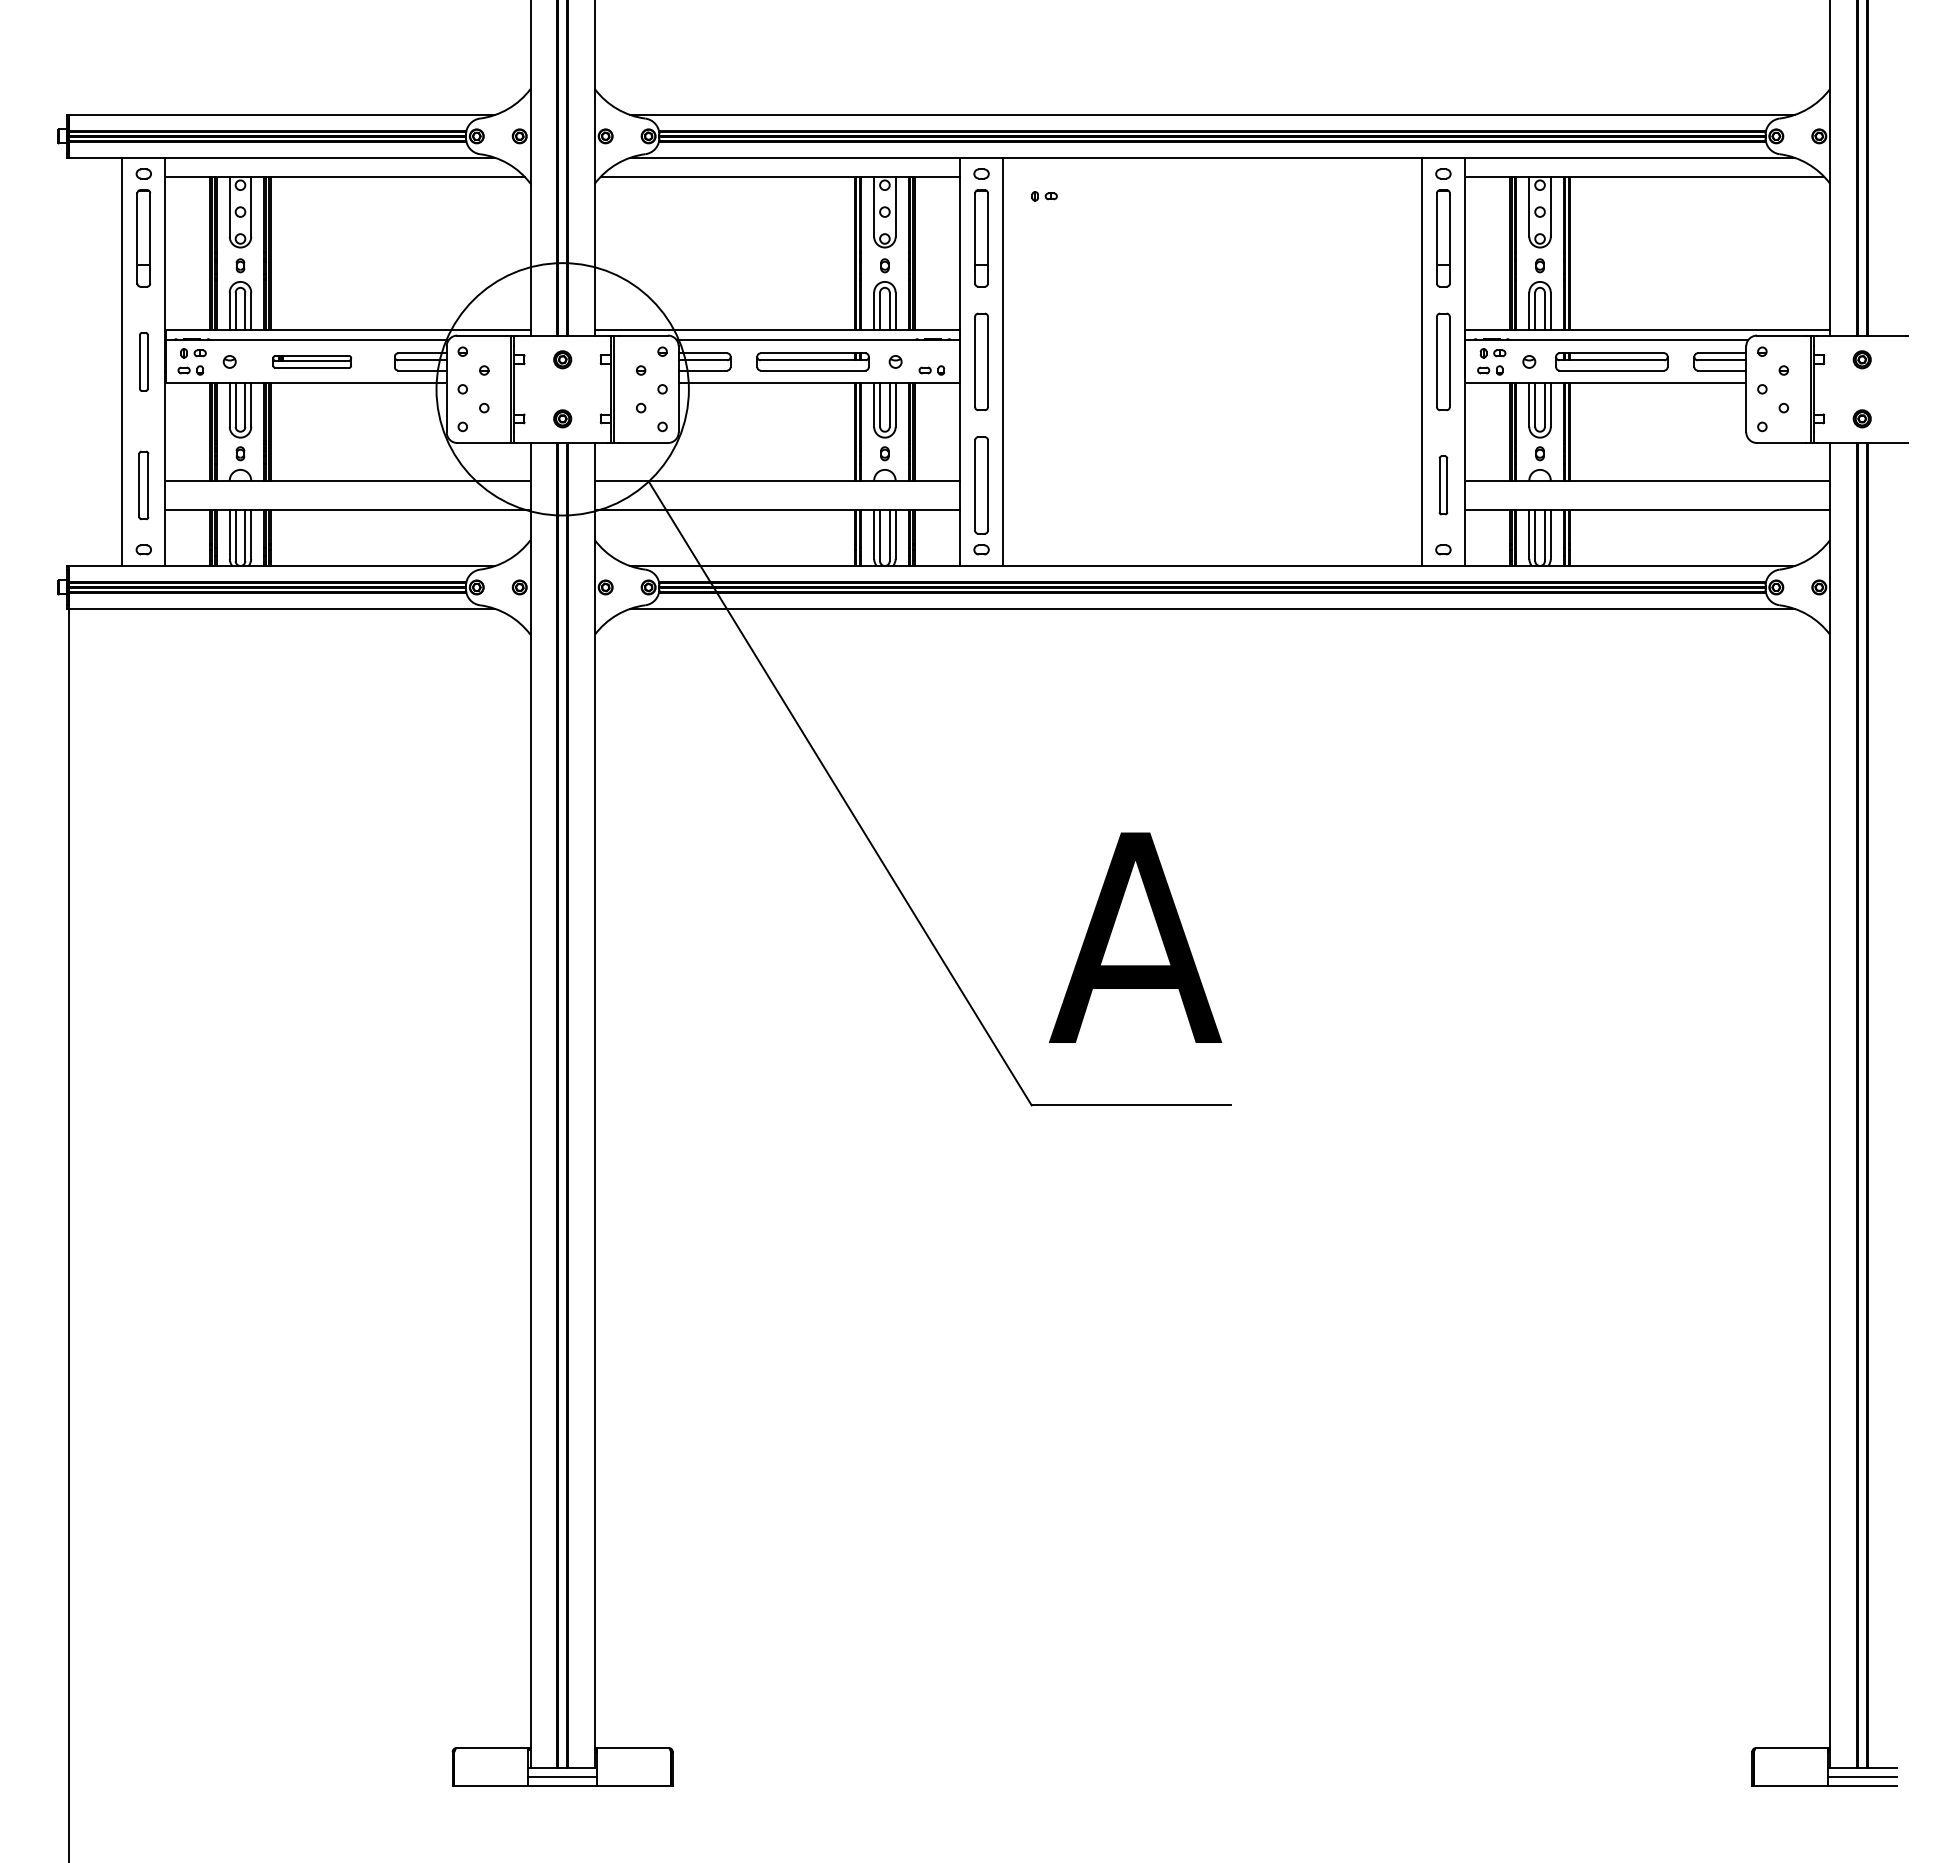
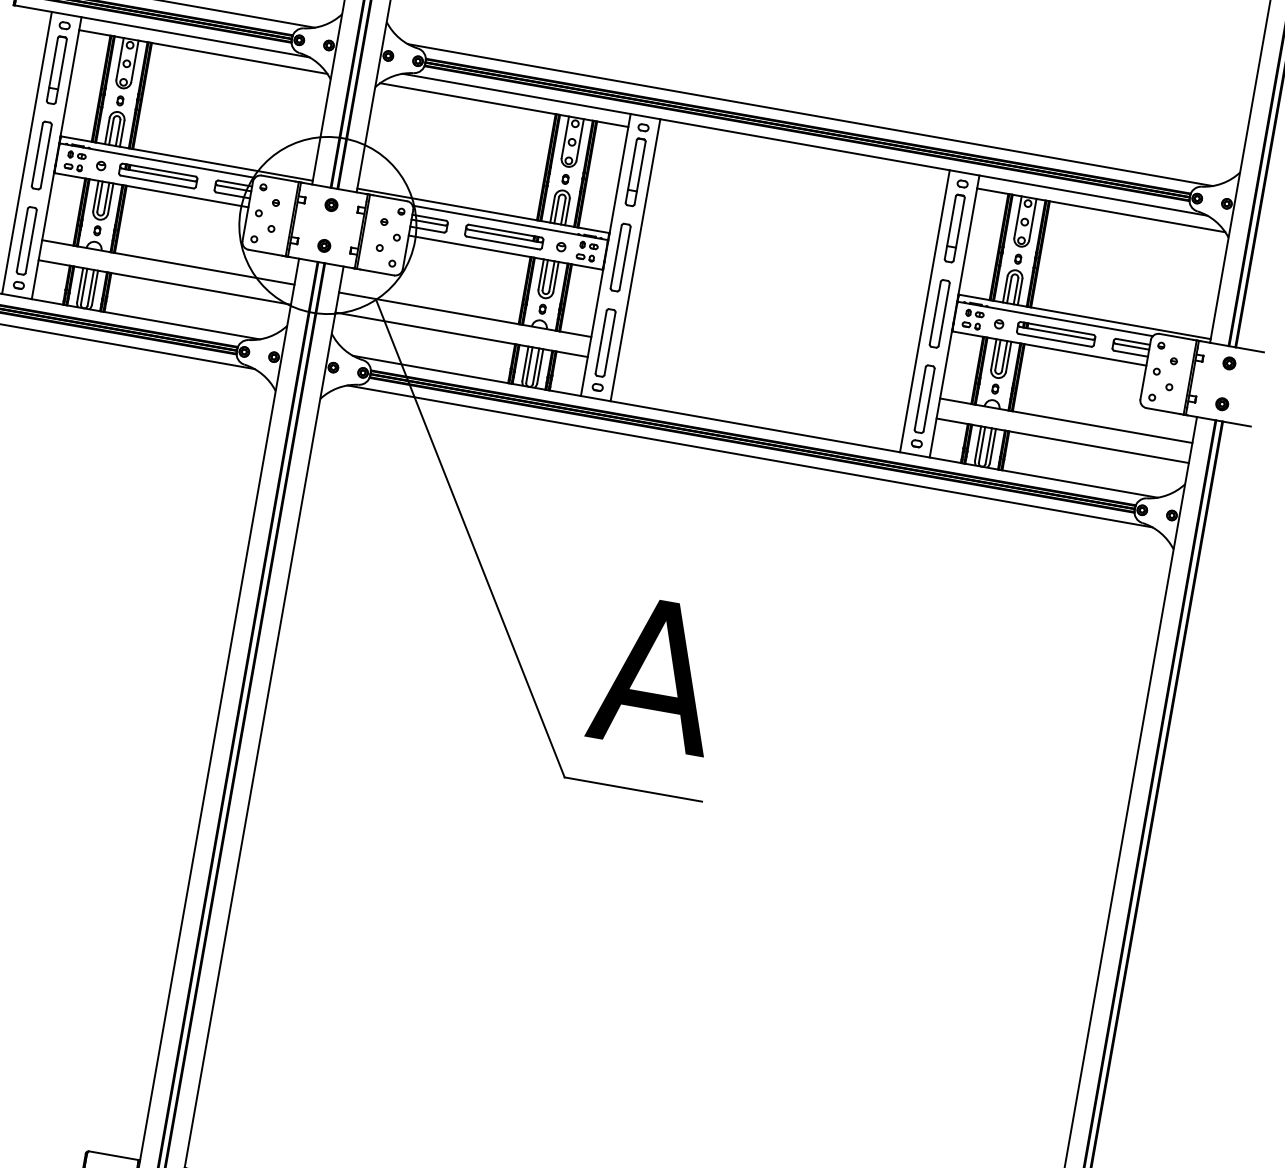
part: (1044, 196) -> (589, 246), moved
part: (143, 361) -> (41, 155), size x1.67
part: (311, 361) -> (157, 175), size x1.43
part: (143, 485) -> (26, 240), size x1.43
part: (1443, 485) -> (924, 399), size x1.67

